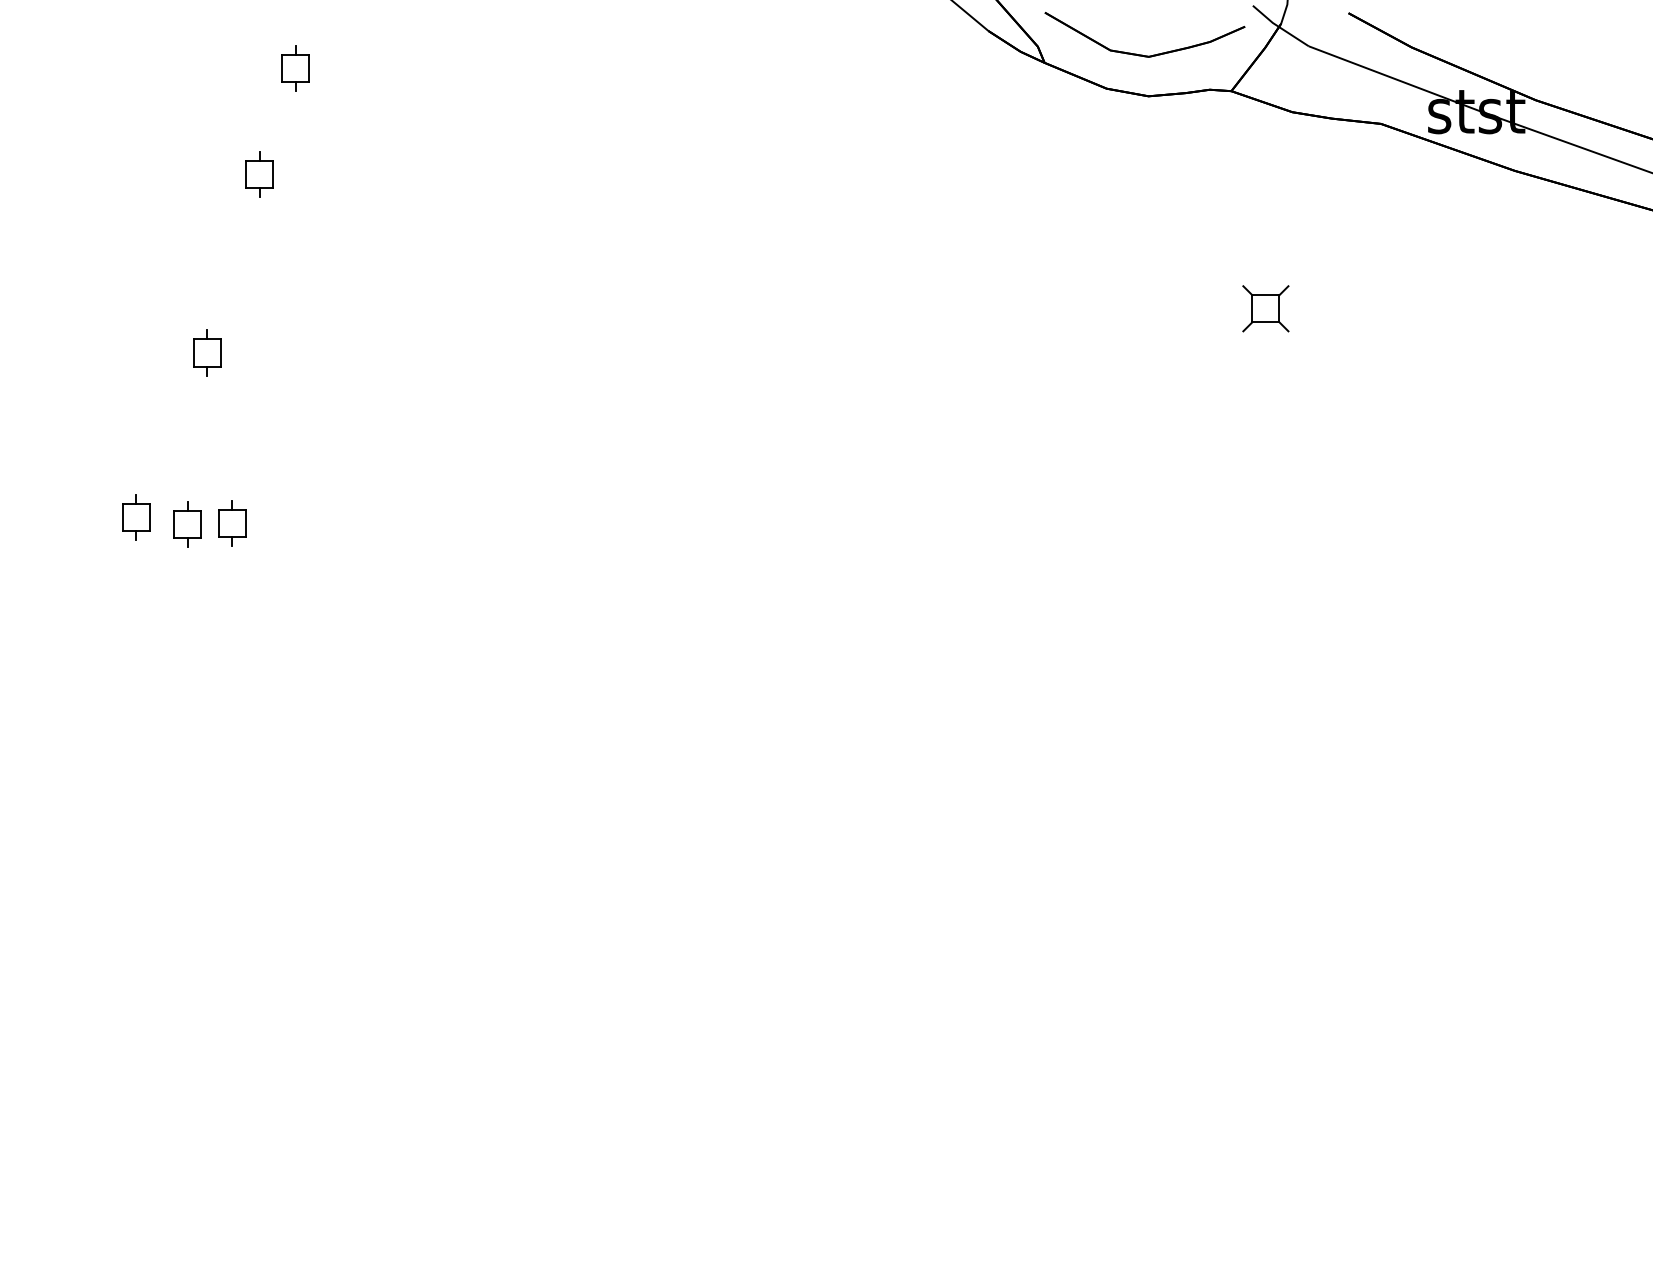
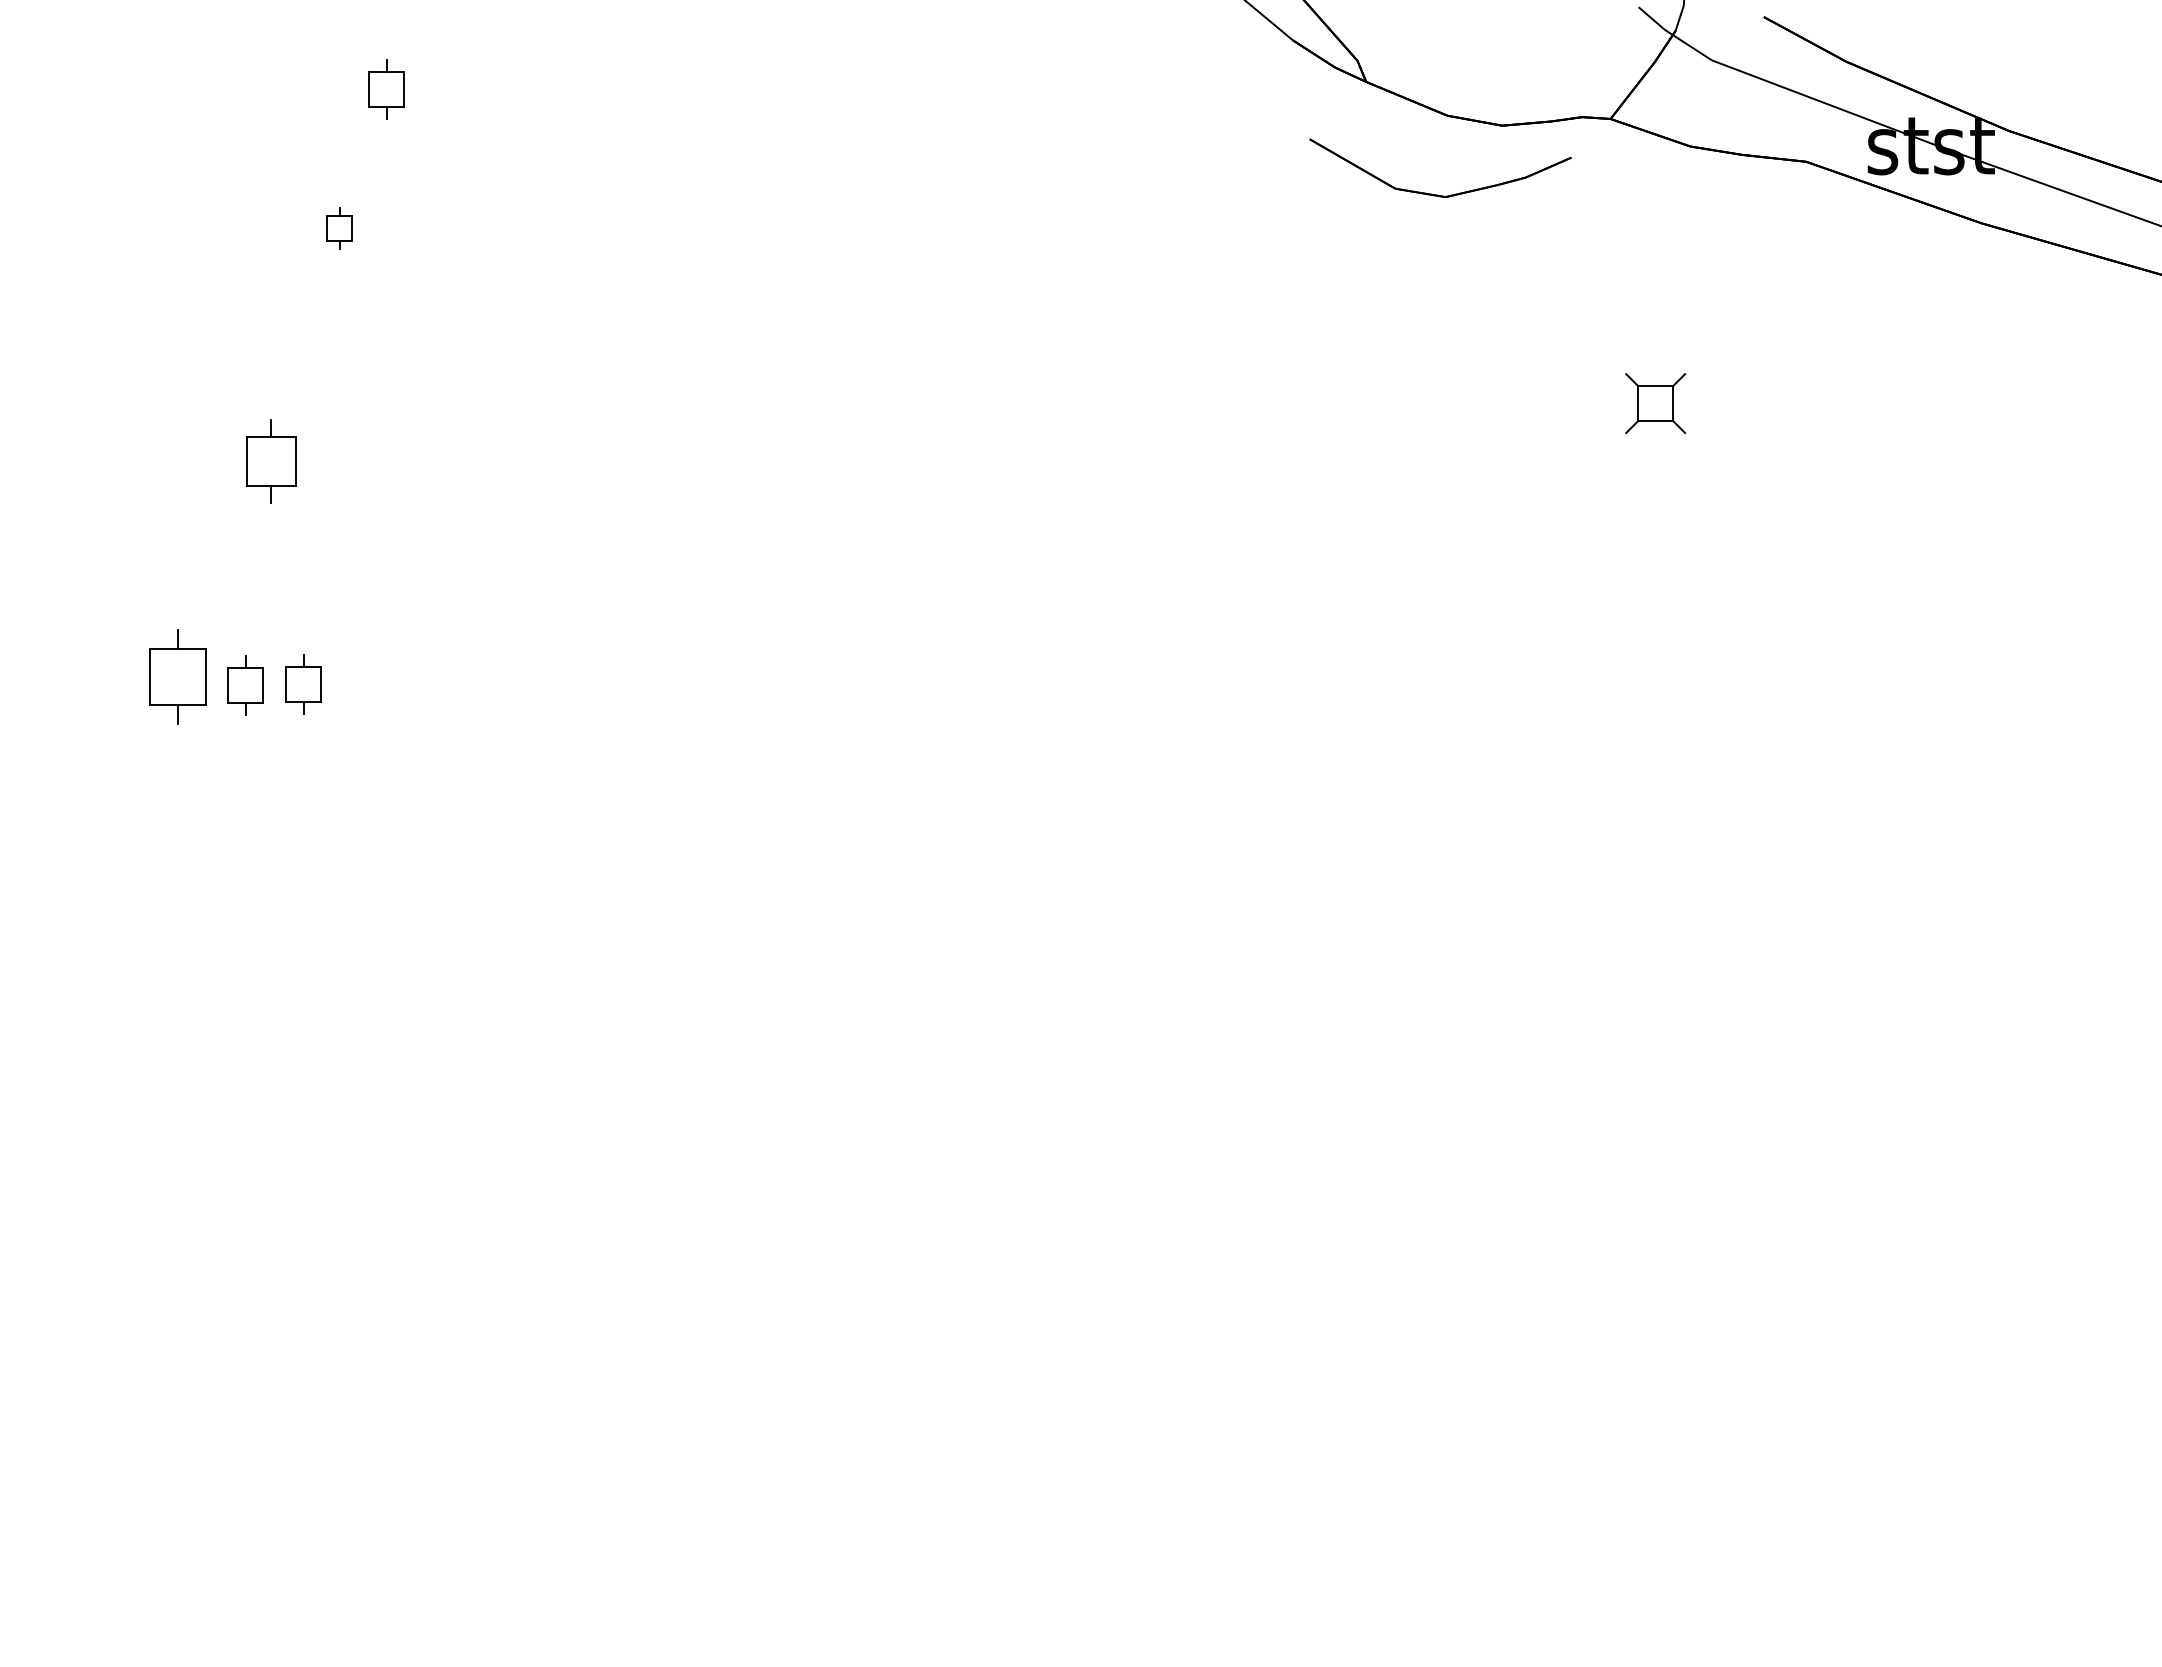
part: (1142, 54) -> (1437, 194), moved
part: (259, 174) -> (339, 228), size x0.7
part: (207, 353) -> (271, 461), size x1.4
part: (136, 517) -> (178, 676), size x1.6

